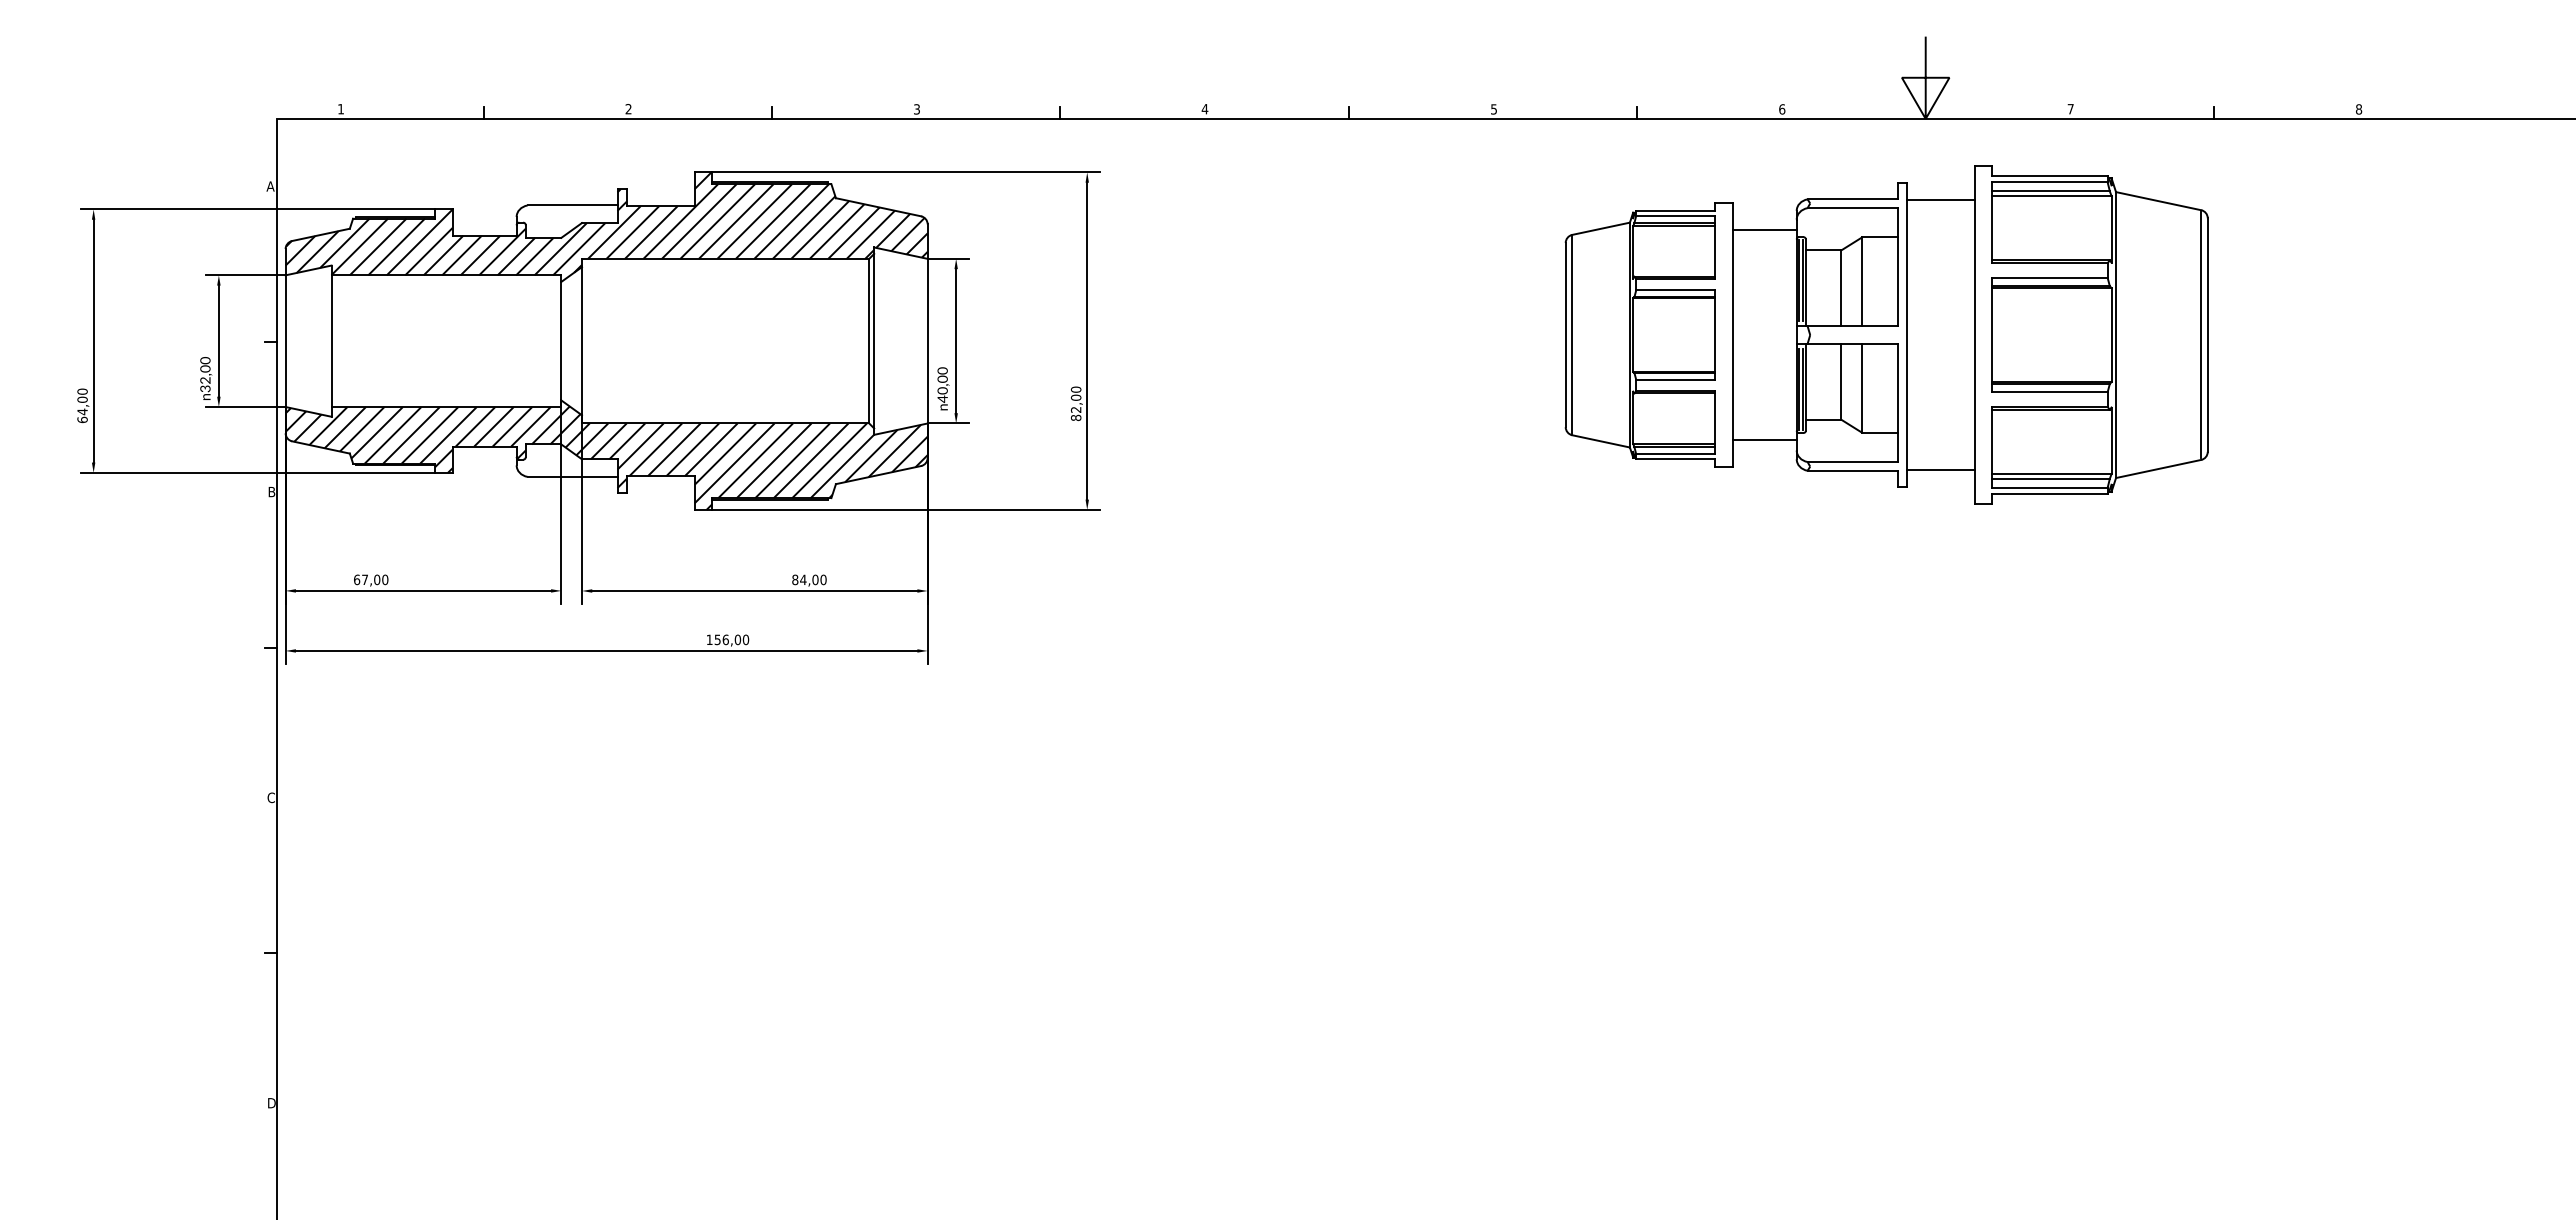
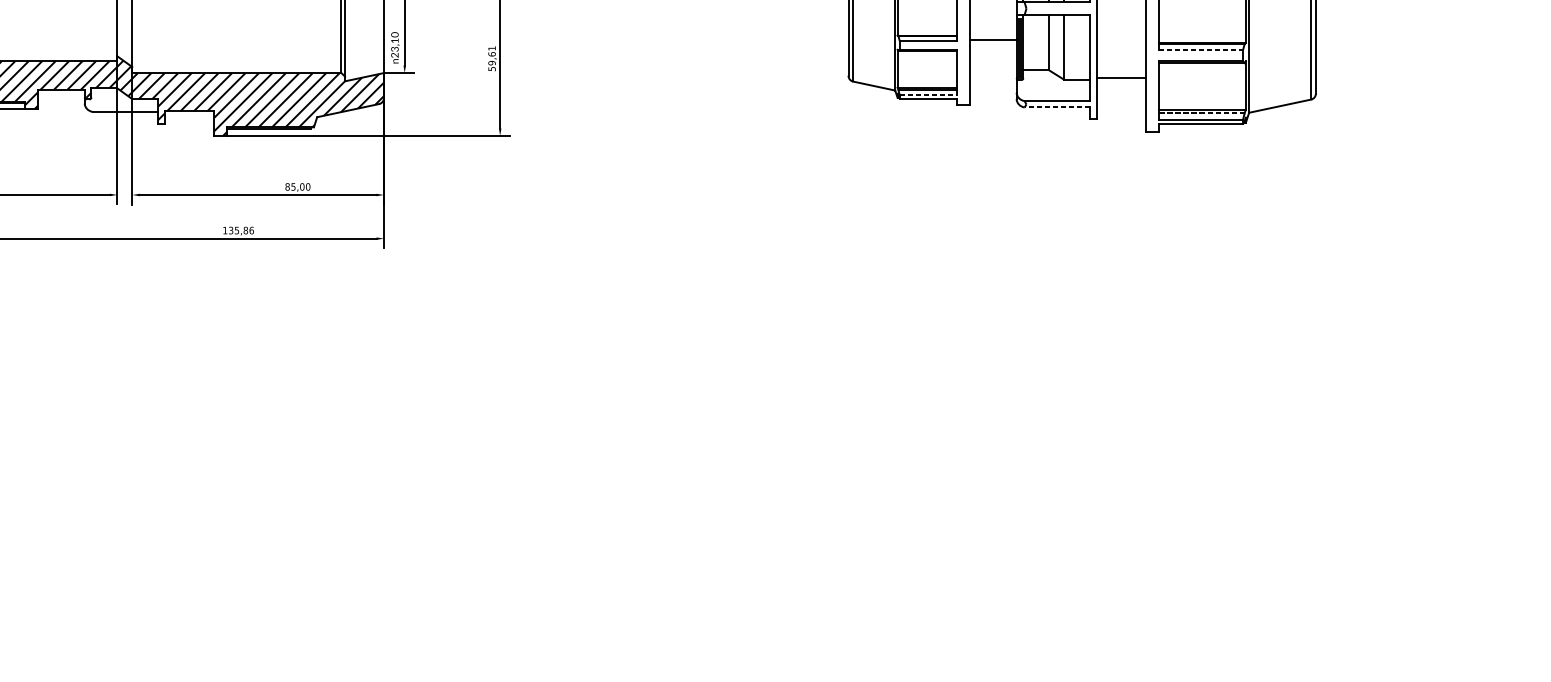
text: (942, 388) -> (394, 47), 40,00 -> 23,10
line: (2050, 392) -> (1201, 50), solid -> dashed
text: (1075, 403) -> (491, 58), 82,00 -> 59,61
line: (1764, 440) -> (993, 39), moved
line: (1676, 454) -> (929, 95), solid -> dashed
line: (1852, 470) -> (1057, 107), solid -> dashed
line: (1940, 470) -> (1121, 78), moved
line: (2051, 478) -> (1202, 113), solid -> dashed
text: (803, 579) -> (293, 186), 84,00 -> 85,00
text: (732, 639) -> (241, 230), 156,00 -> 135,86

